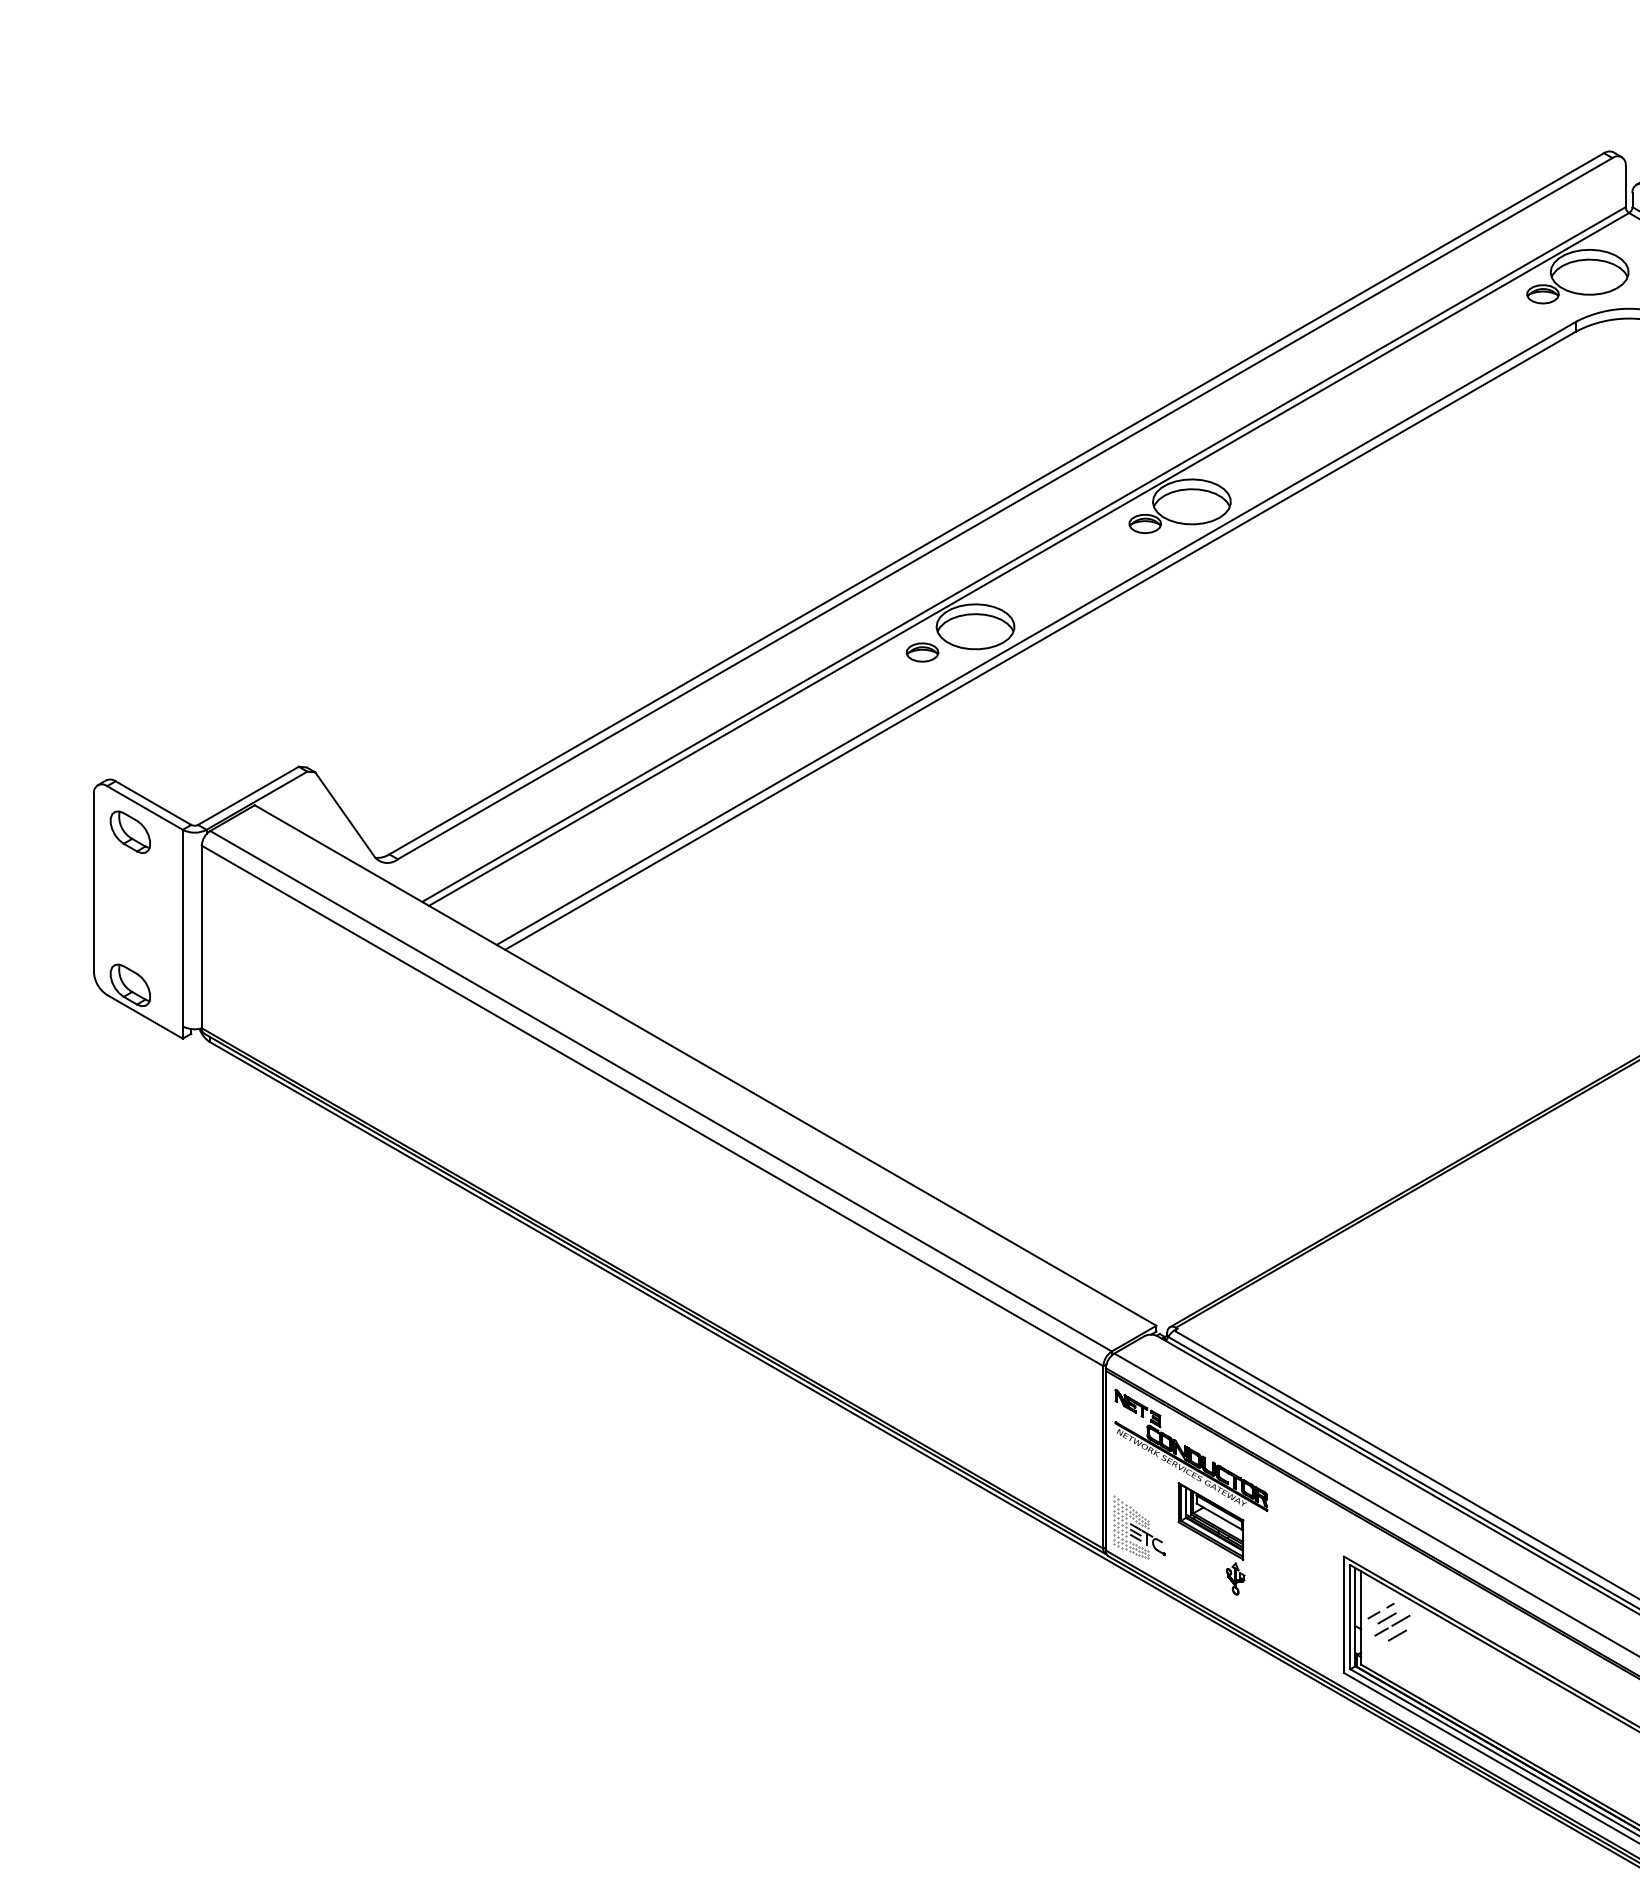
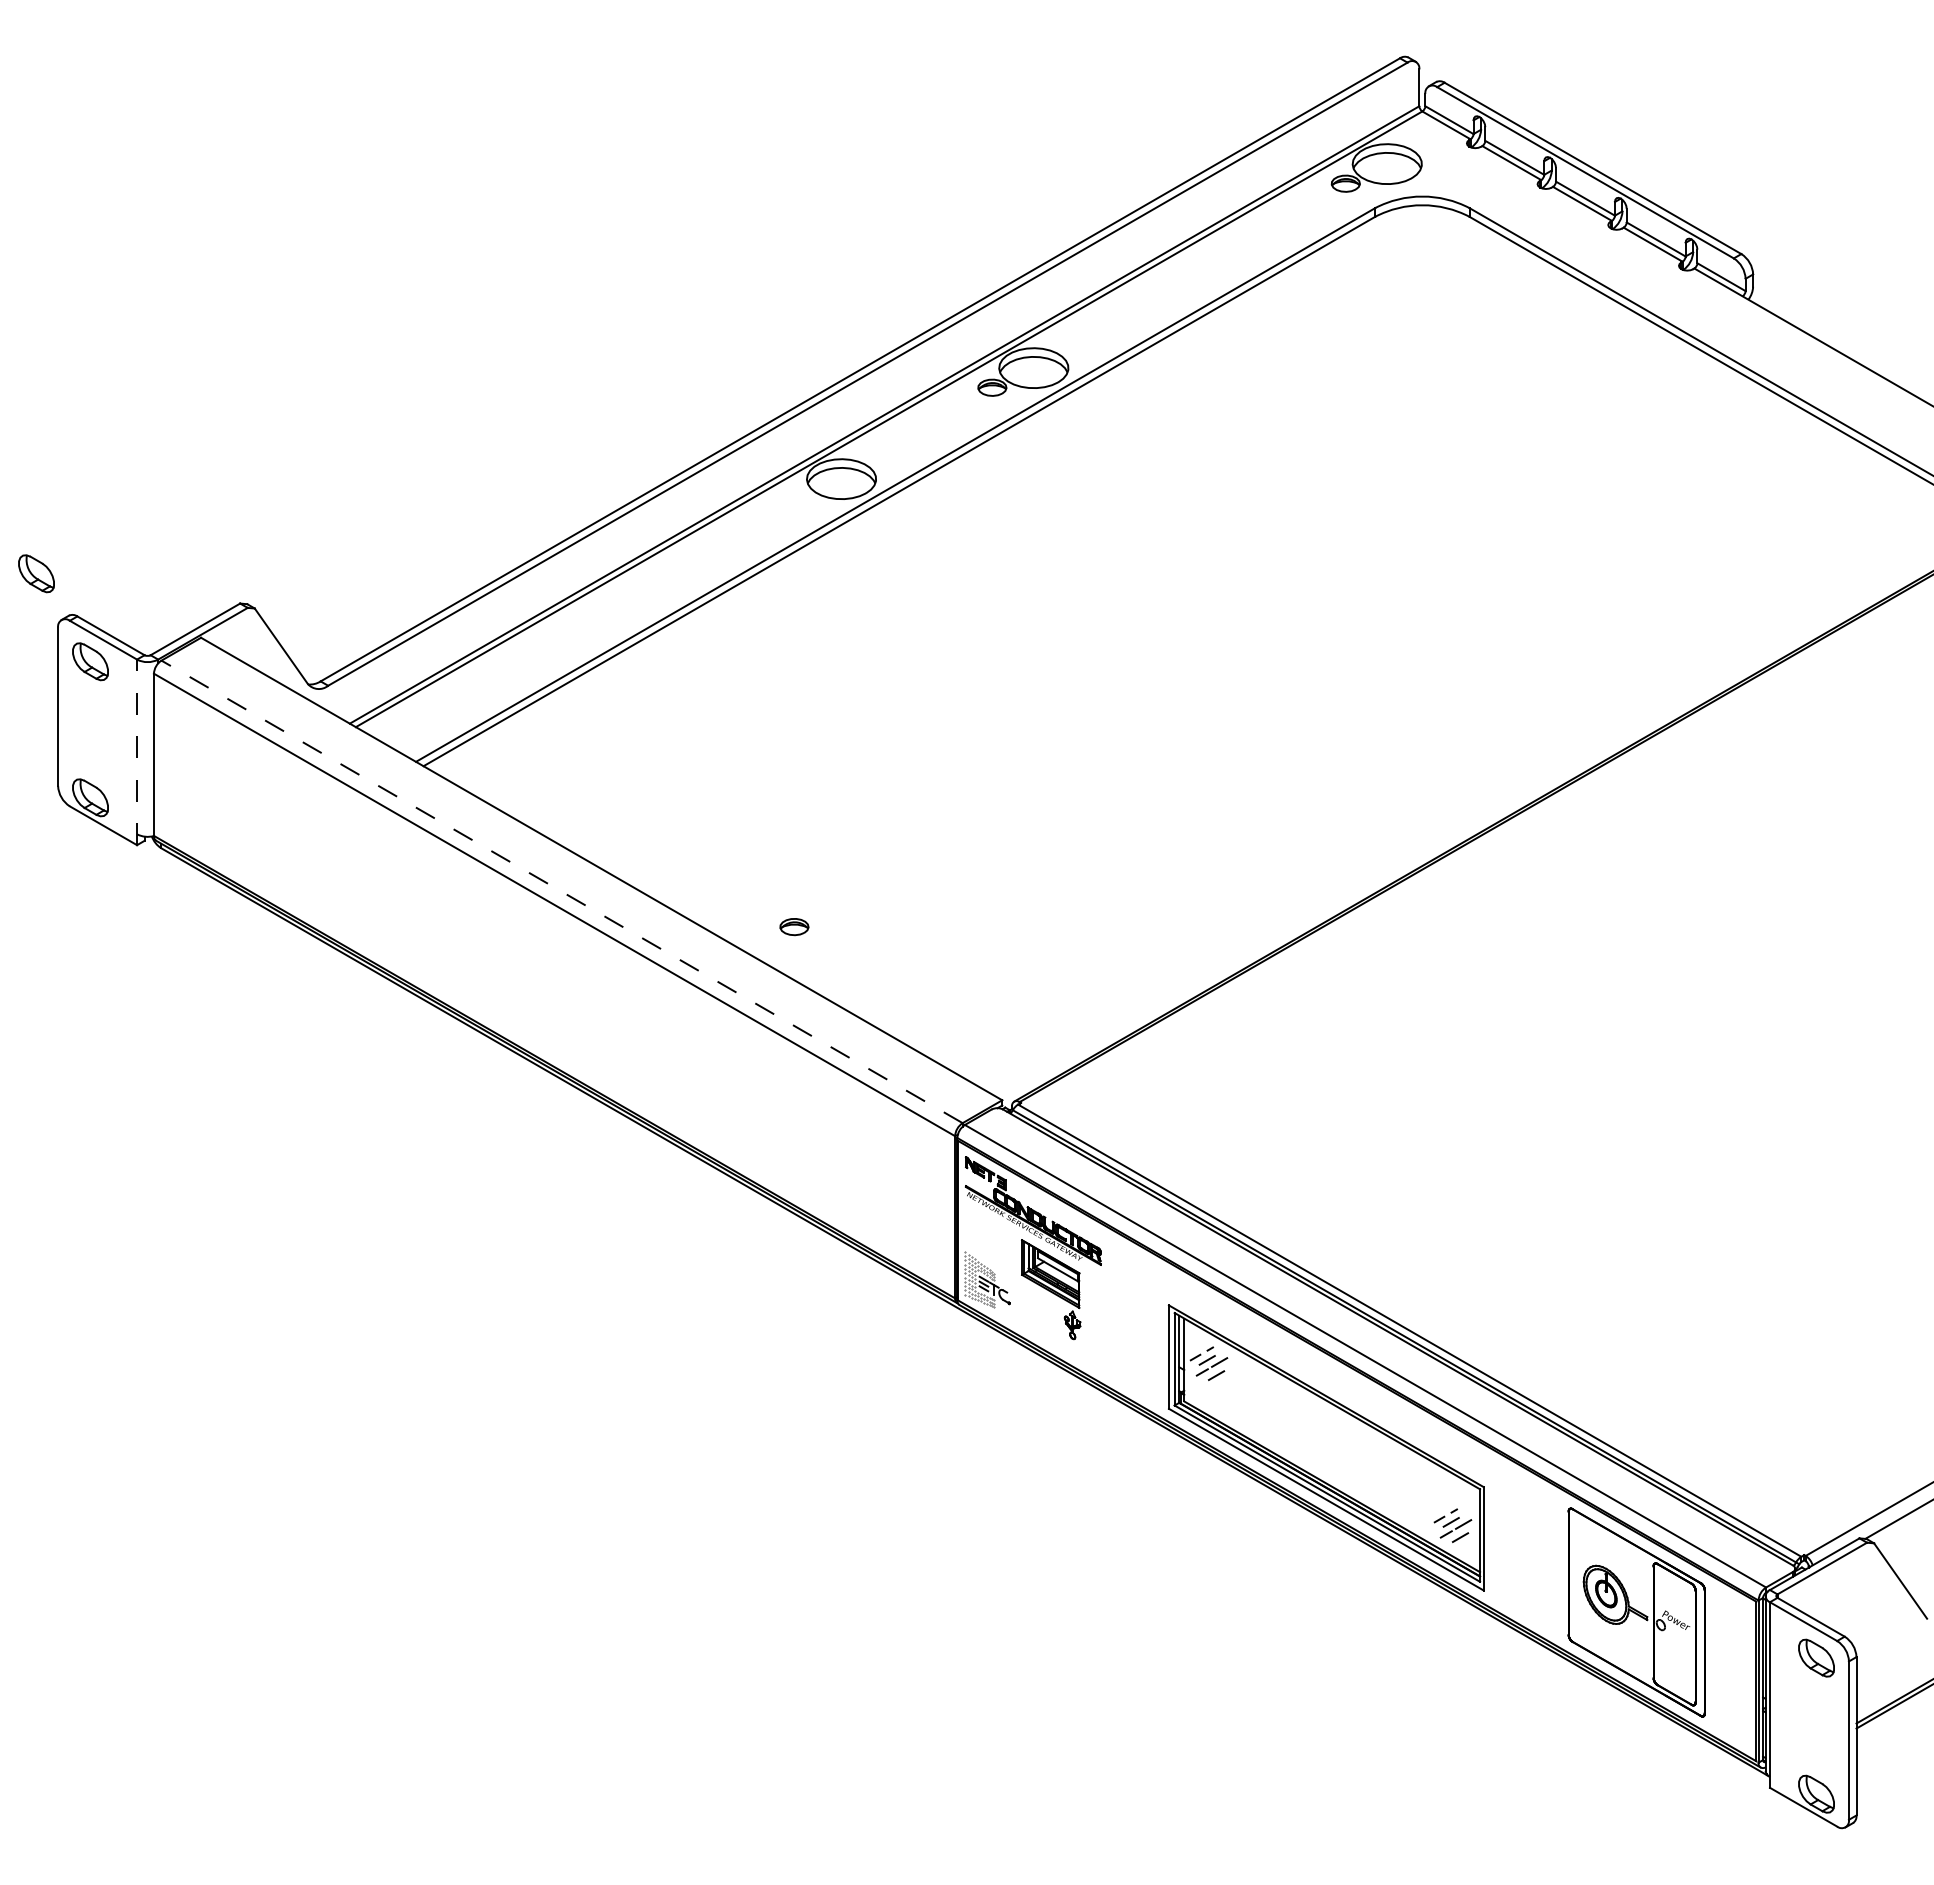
part: (922, 653) -> (794, 927), moved
part: (69, 732) -> (36, 573), added
line: (183, 934) -> (137, 752), solid -> dashed
line: (661, 1090) -> (562, 891), solid -> dashed

